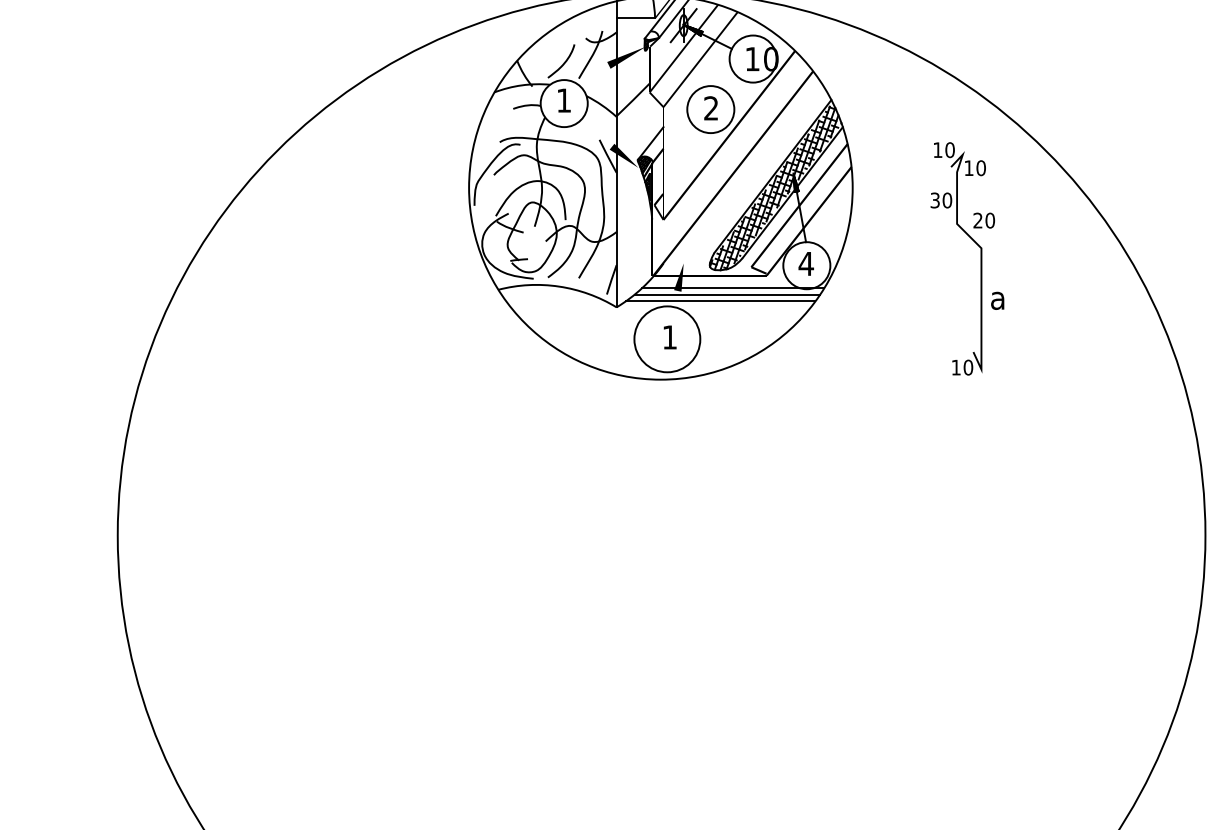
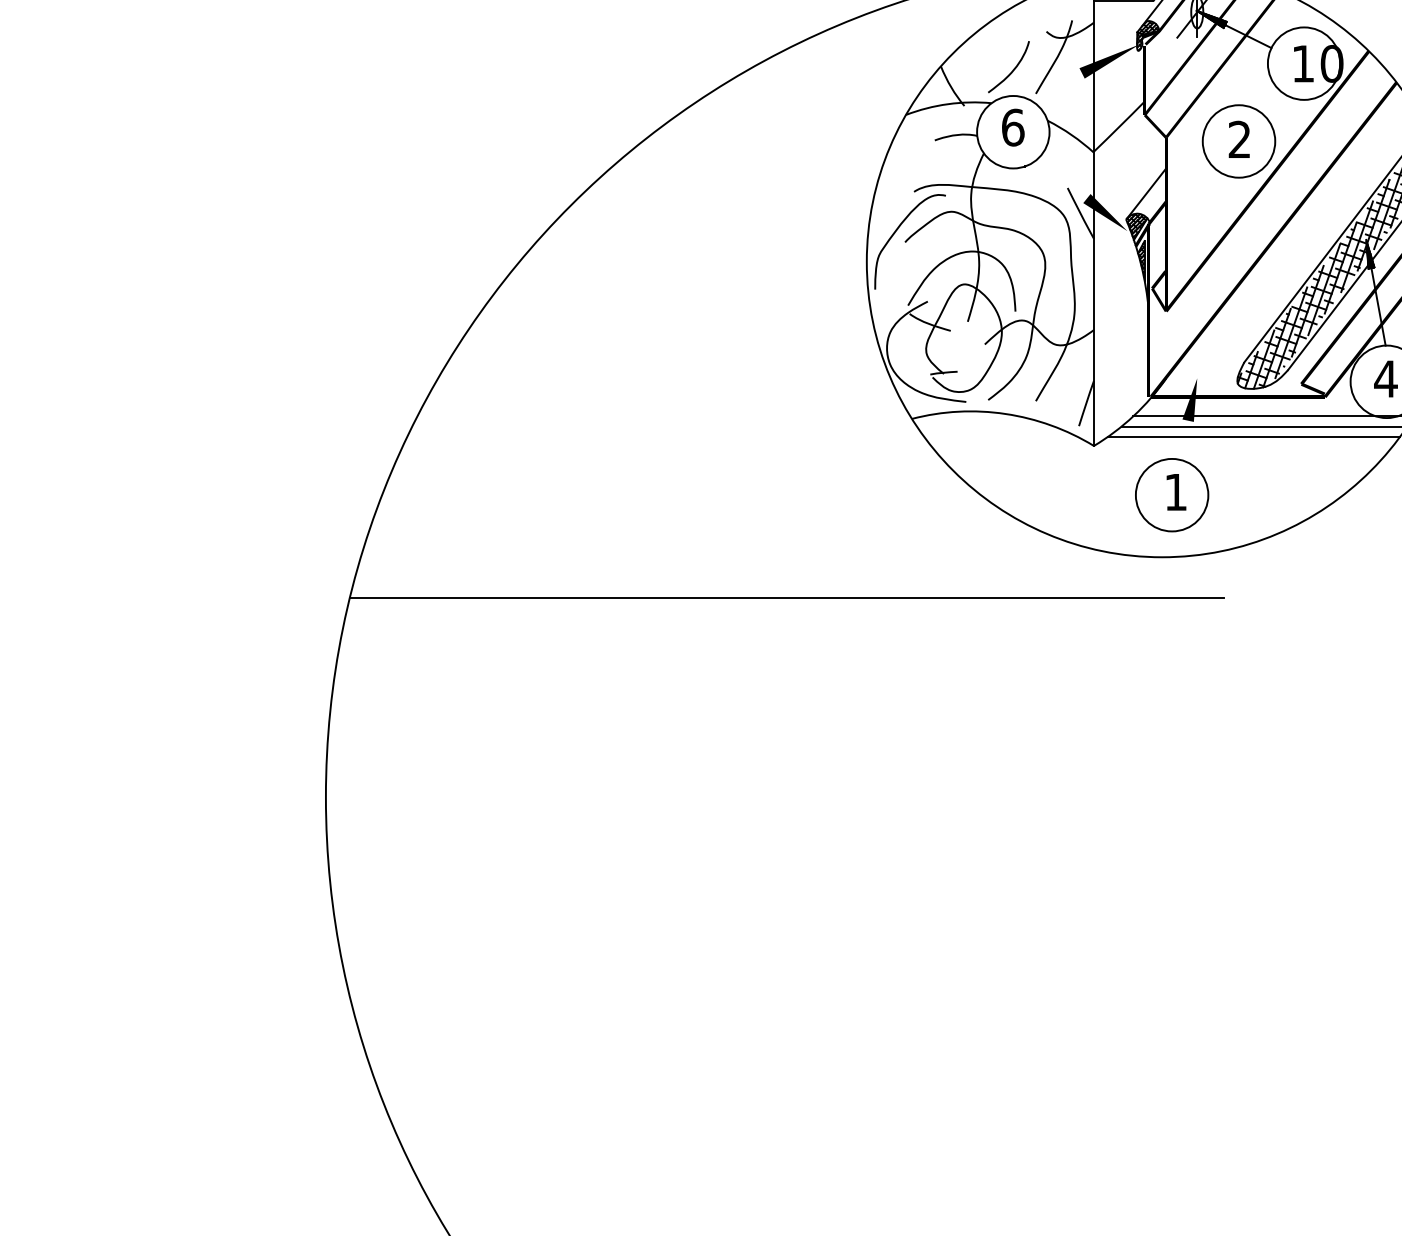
hatch: (652, 35) -> (1149, 27), added
text: (563, 100) -> (1012, 127), 1 -> 6
circle: (666, 338) -> (1170, 493), size x0.71
line: (417, 406) -> (787, 598), added

